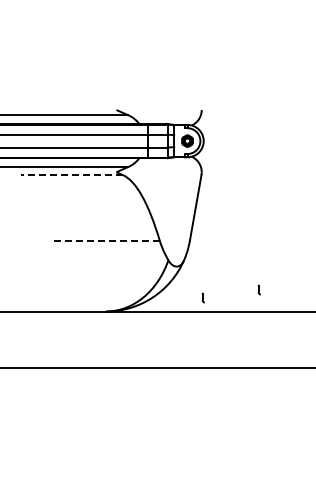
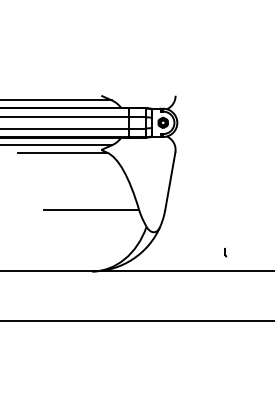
line: (71, 175) -> (62, 152), dashed -> solid
line: (105, 241) -> (91, 210), dashed -> solid
part: (202, 297) -> (176, 259), removed

